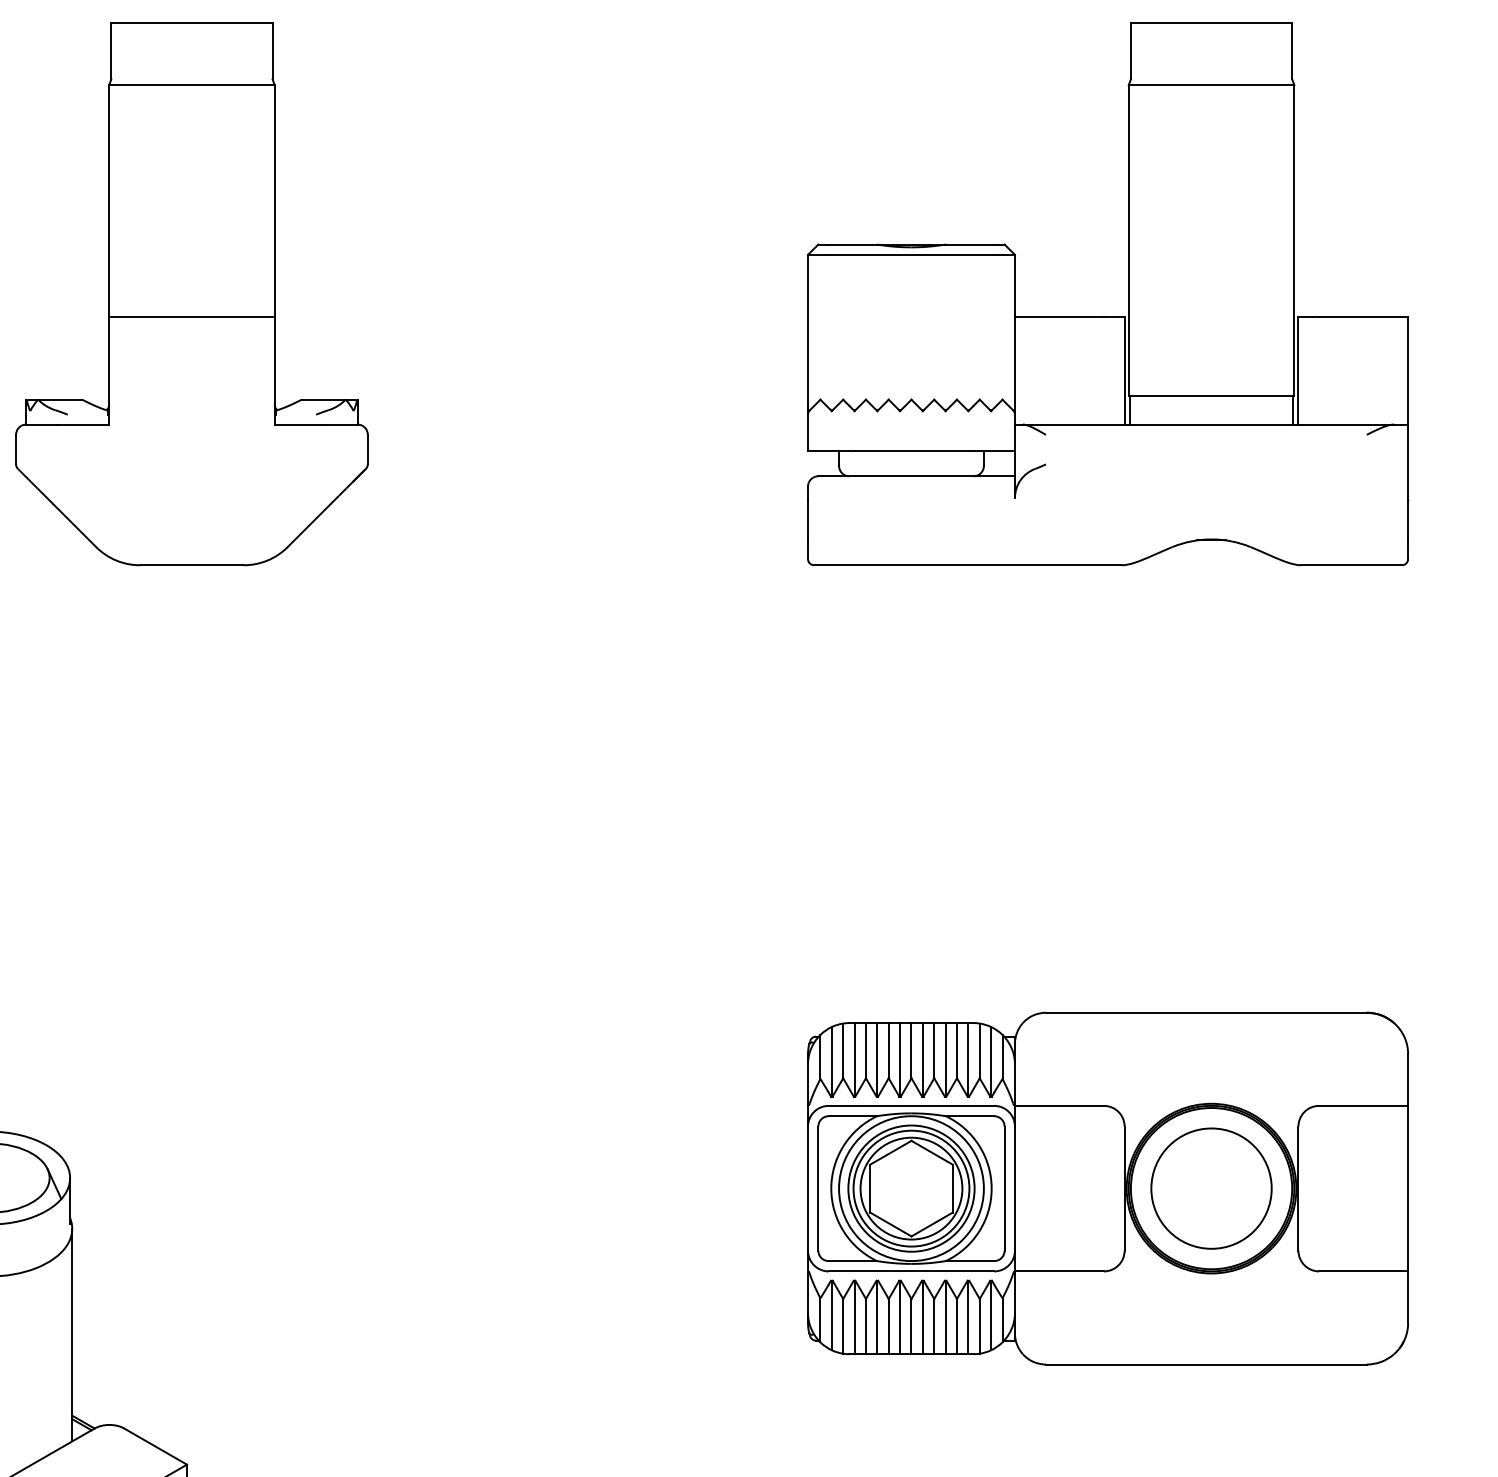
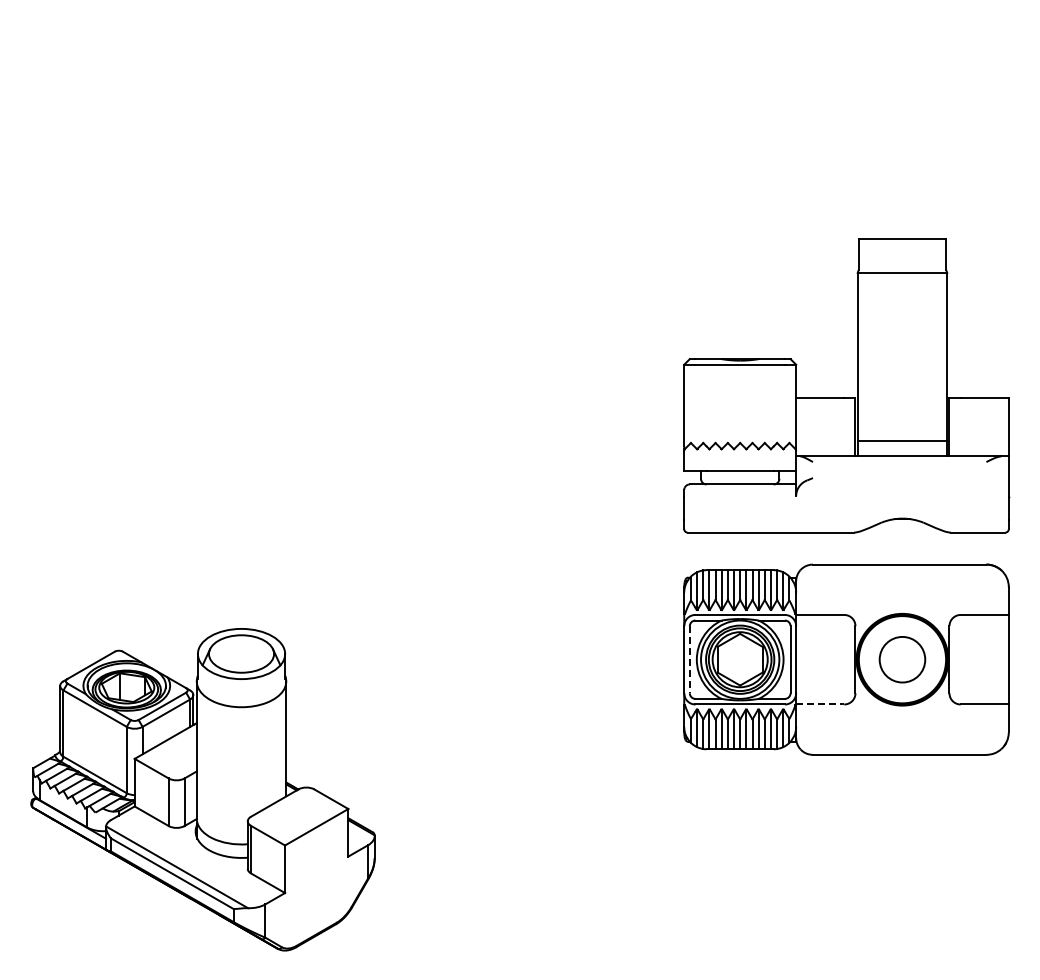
part: (190, 293) -> (350, 175), removed
part: (1128, 293) -> (857, 385), moved
line: (817, 1188) -> (689, 659), solid -> dashed
circle: (1211, 1188) -> (902, 659), size x0.7
line: (1059, 1271) -> (820, 704), solid -> dashed

